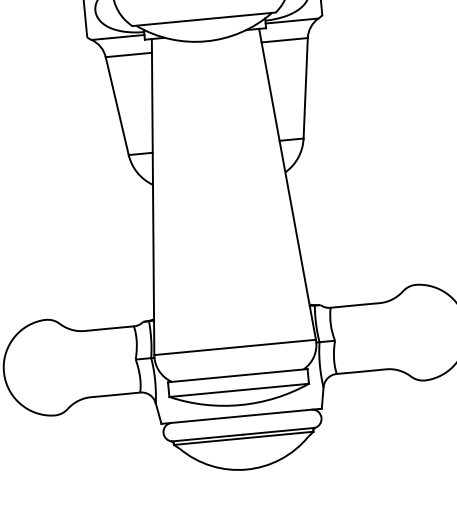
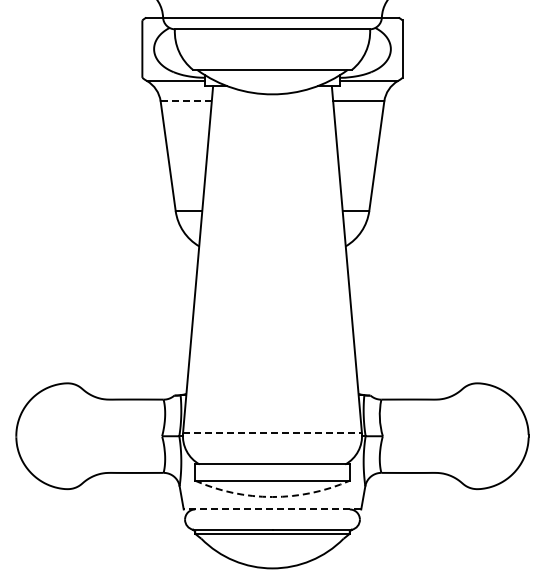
line: (129, 55) -> (186, 101), solid -> dashed
line: (236, 347) -> (273, 433), solid -> dashed
arc: (240, 405) -> (272, 497), solid -> dashed
line: (241, 416) -> (272, 509), solid -> dashed

